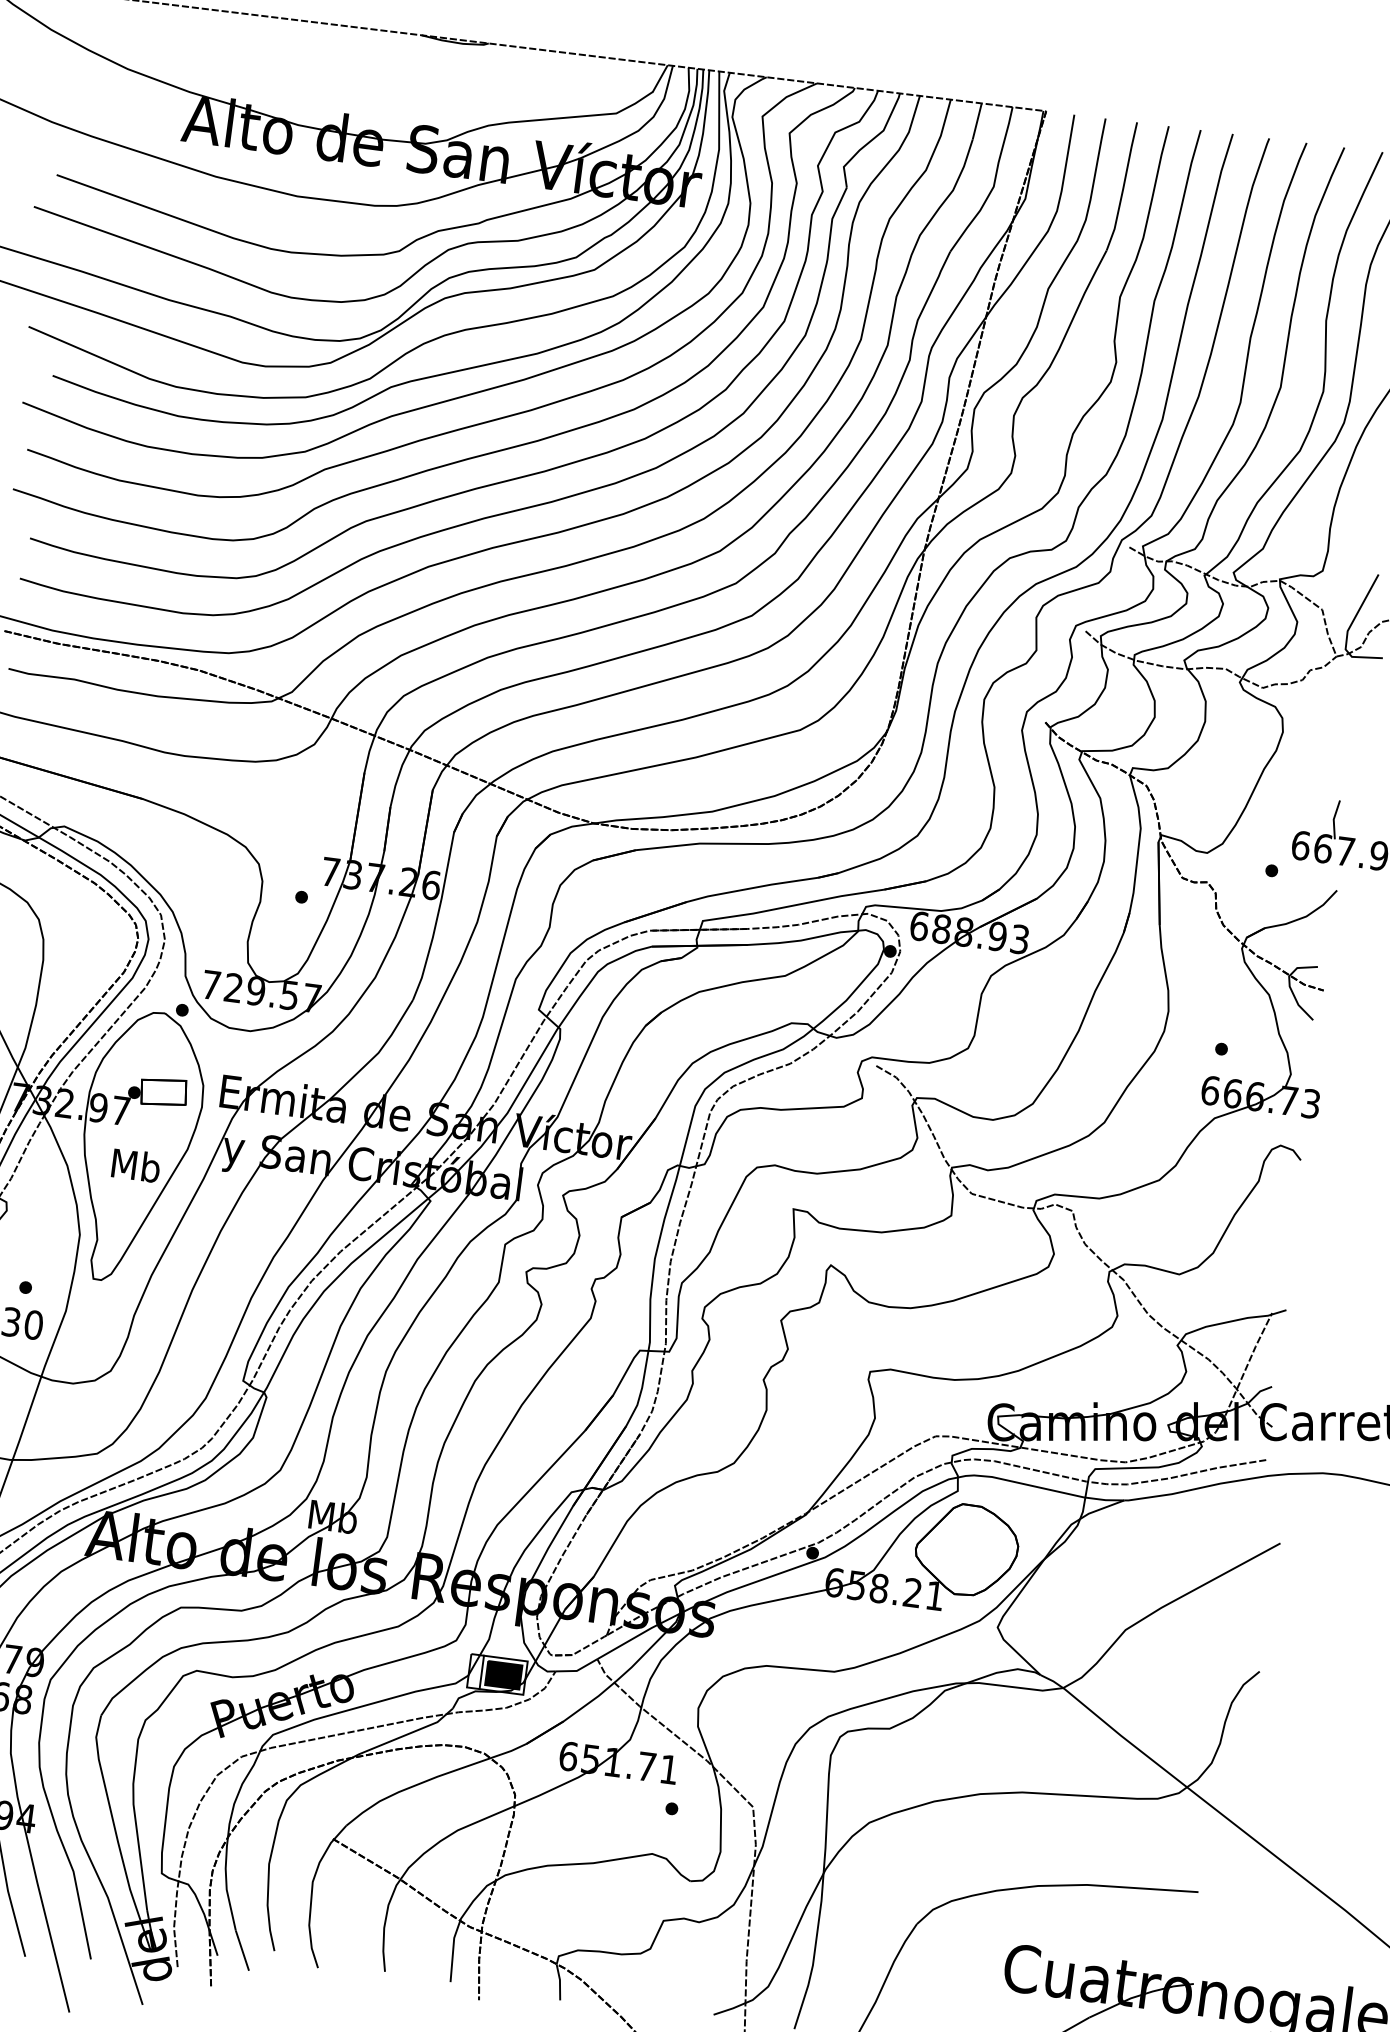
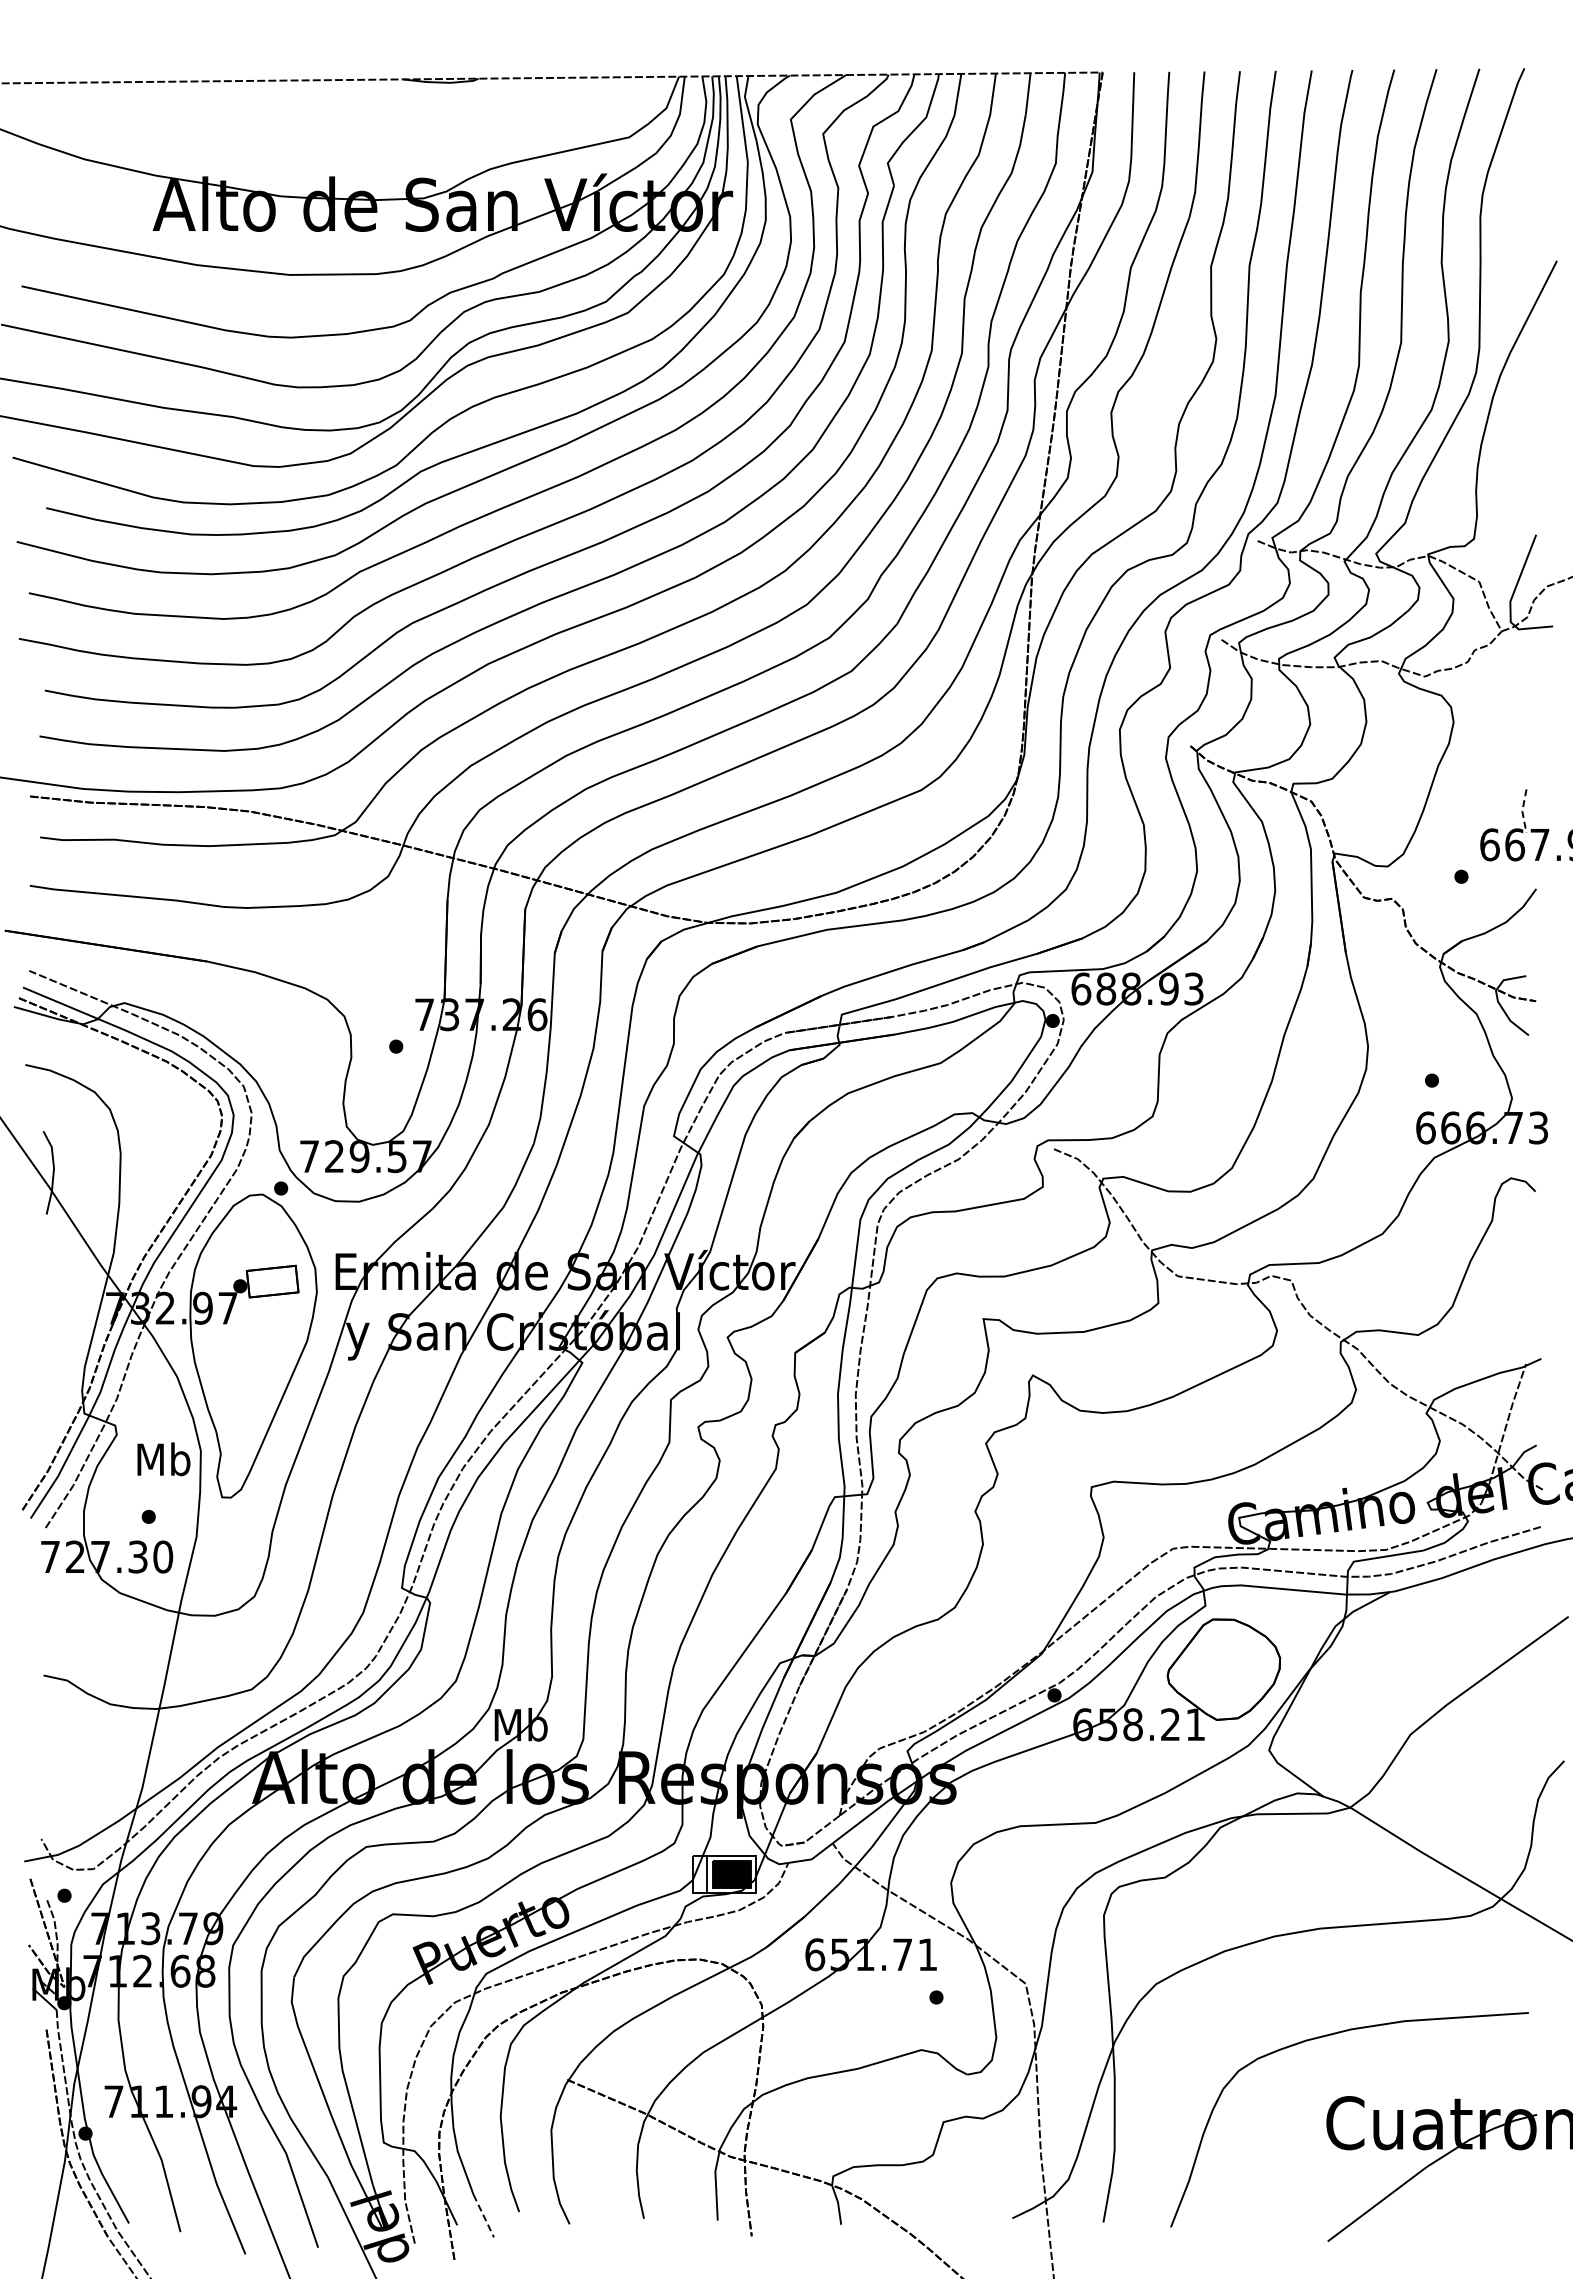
line: (1333, 819) -> (1522, 811), solid -> dashed
text: (135, 1165) -> (163, 1459), moved
line: (242, 1950) -> (483, 2216), solid -> dashed

